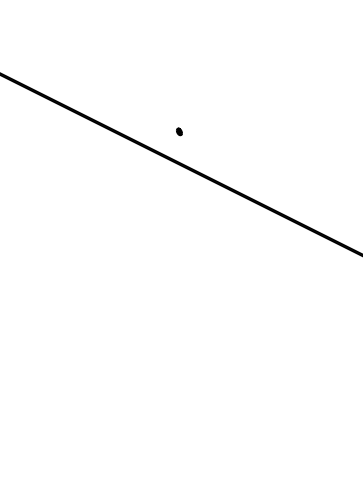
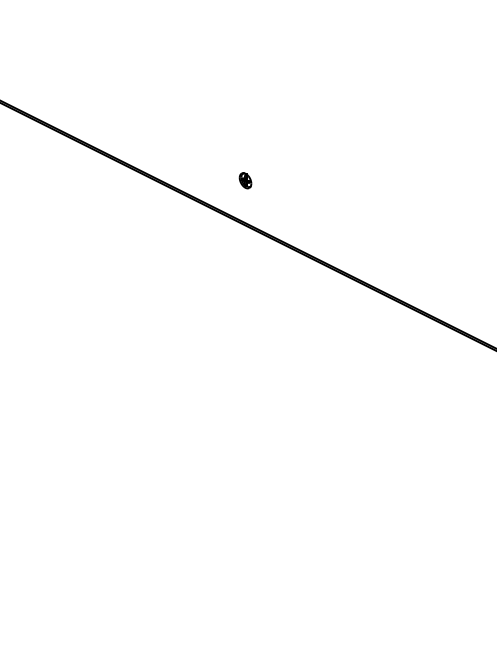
part: (179, 131) -> (245, 180), size x1.67

